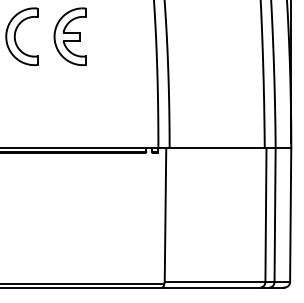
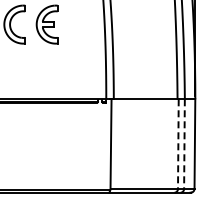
line: (266, 215) -> (178, 144), solid -> dashed
line: (275, 215) -> (184, 144), solid -> dashed

